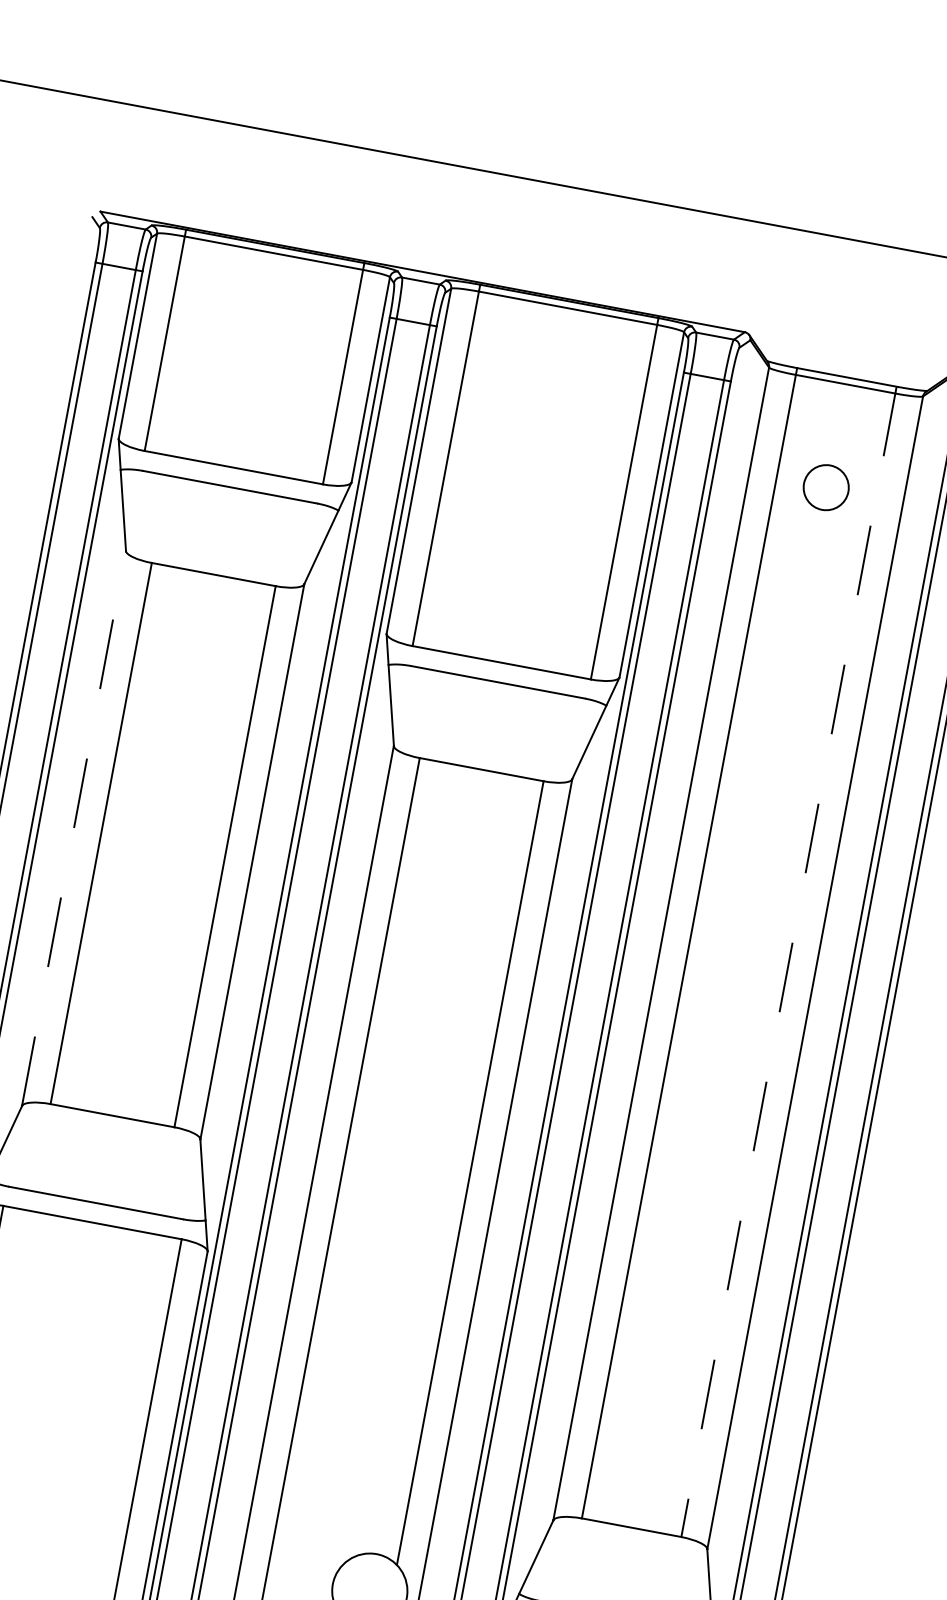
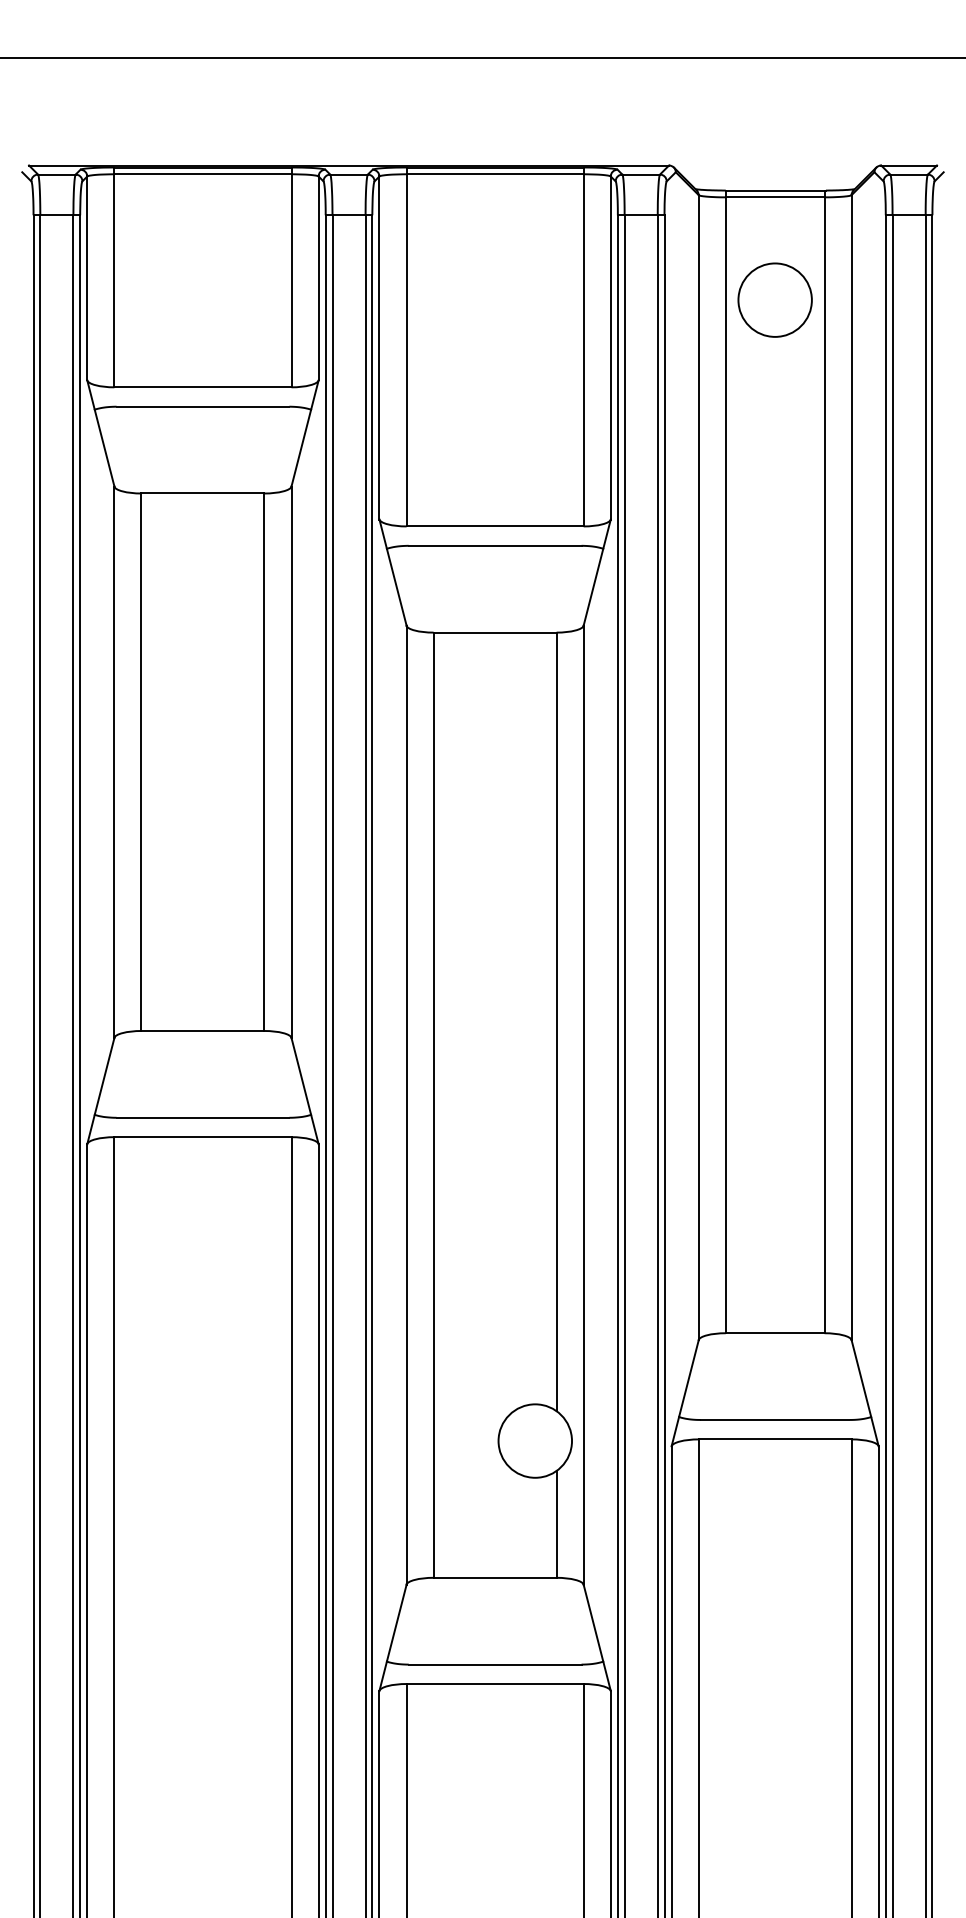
circle: (825, 486) -> (774, 299), size x1.67
line: (74, 828) -> (114, 762), dashed -> solid
line: (788, 962) -> (824, 762), dashed -> solid

